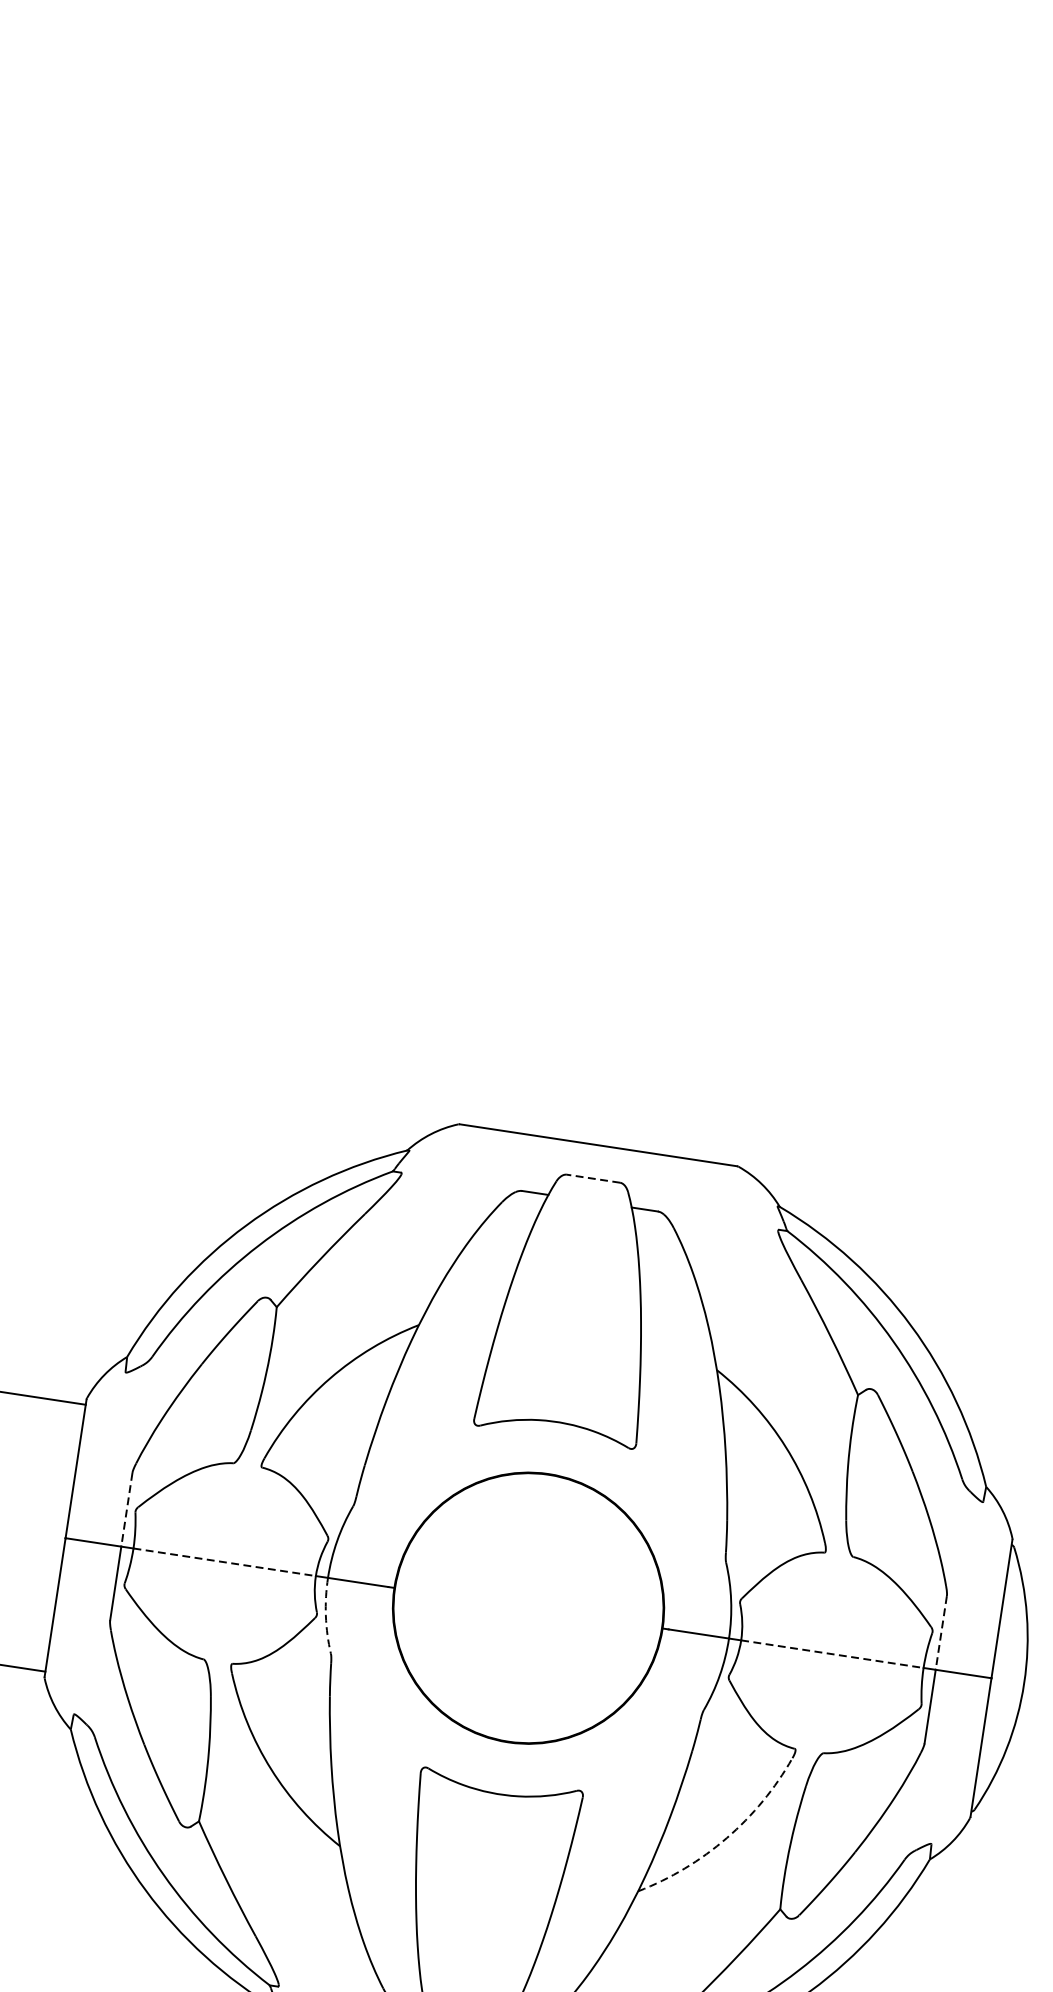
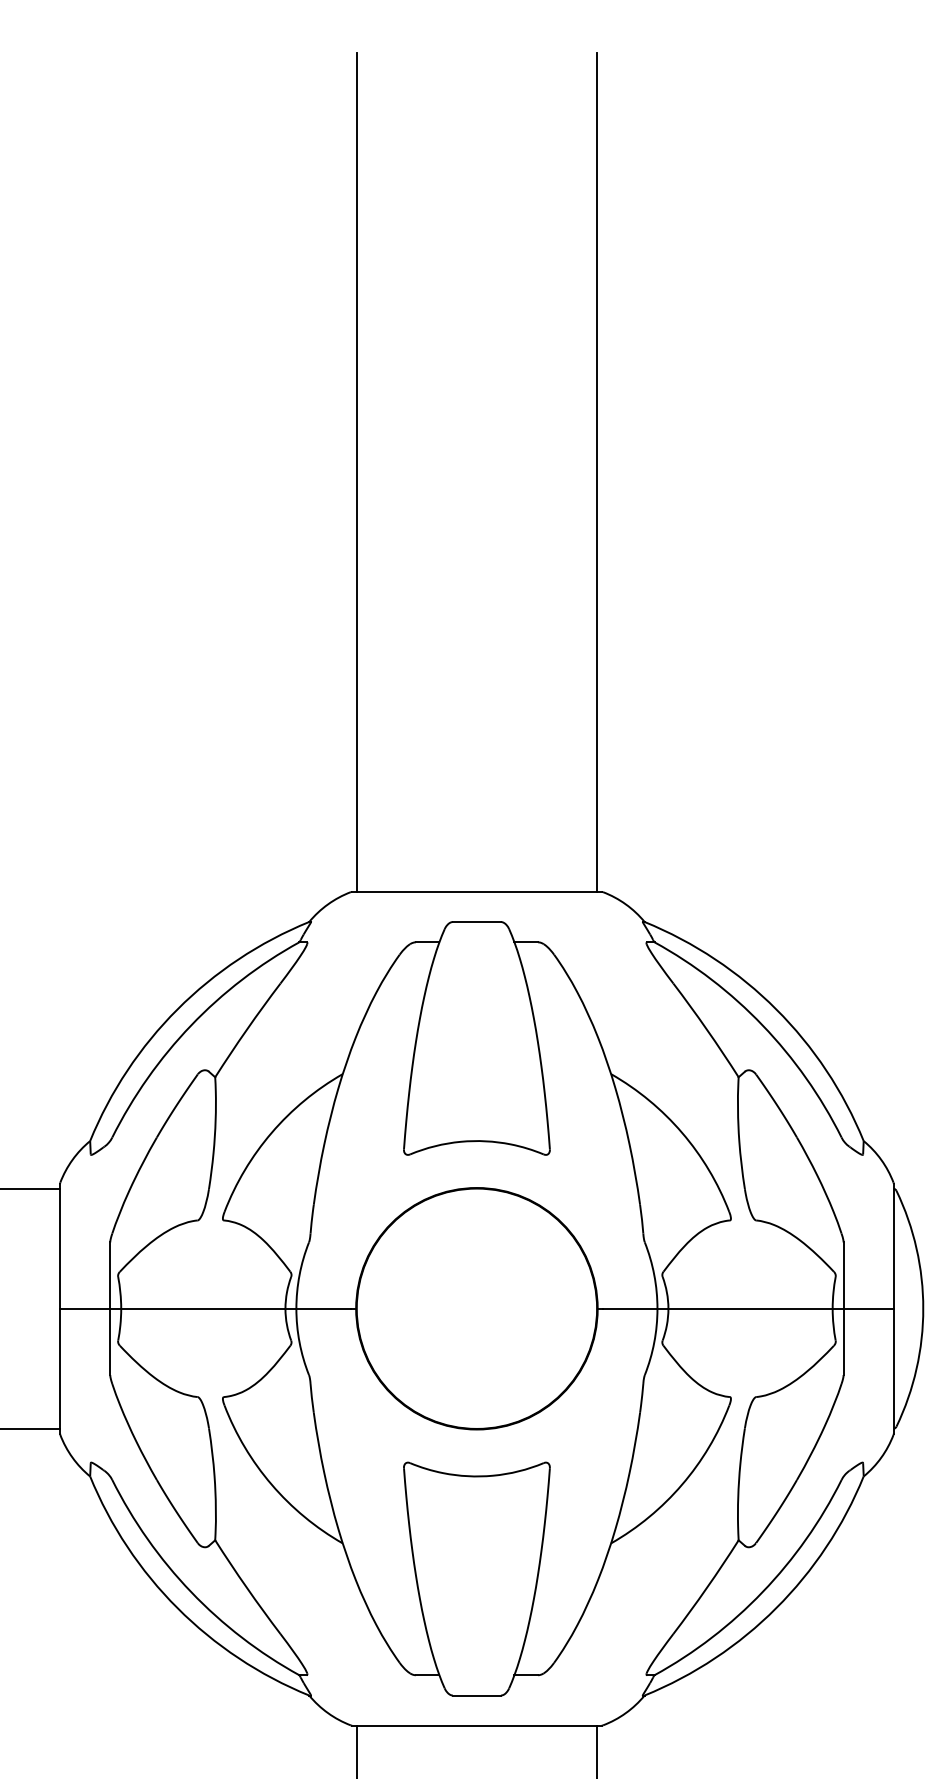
line: (535, 659) -> (356, 472), added
line: (802, 699) -> (597, 472), added
line: (592, 1179) -> (476, 922), dashed -> solid
line: (126, 1510) -> (110, 1276), dashed -> solid
line: (224, 1562) -> (203, 1308), dashed -> solid
arc: (325, 1615) -> (299, 1342), dashed -> solid
line: (941, 1633) -> (843, 1276), dashed -> solid
line: (833, 1654) -> (751, 1308), dashed -> solid
arc: (727, 1837) -> (682, 1484), dashed -> solid

